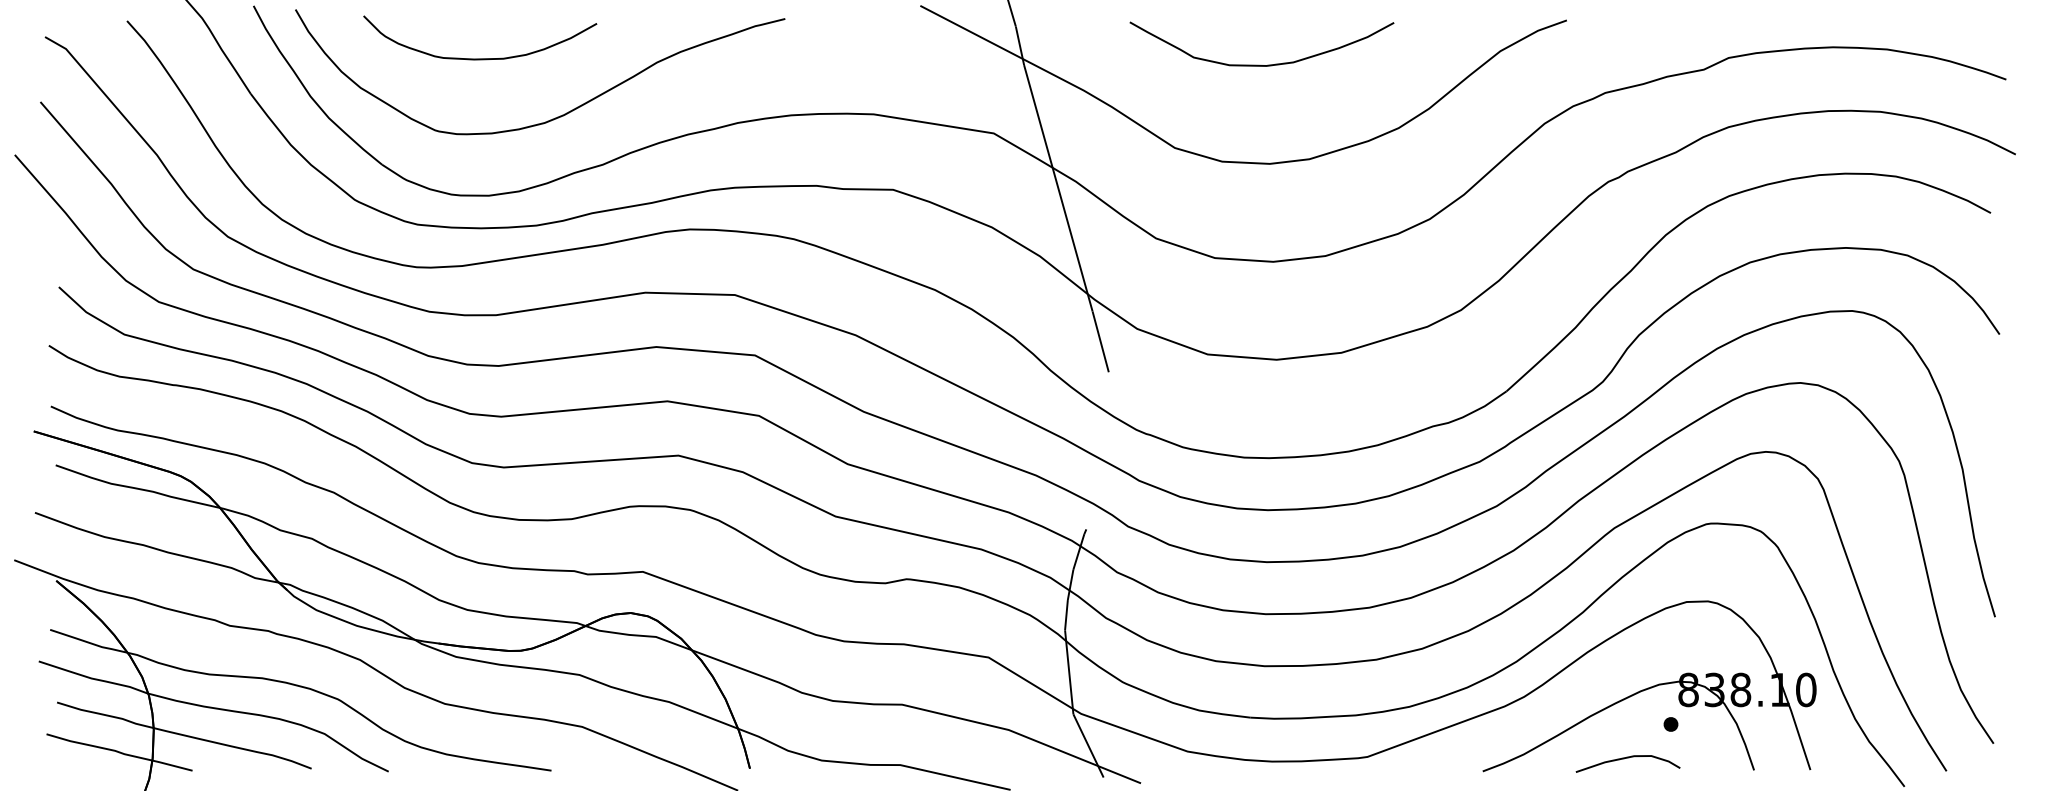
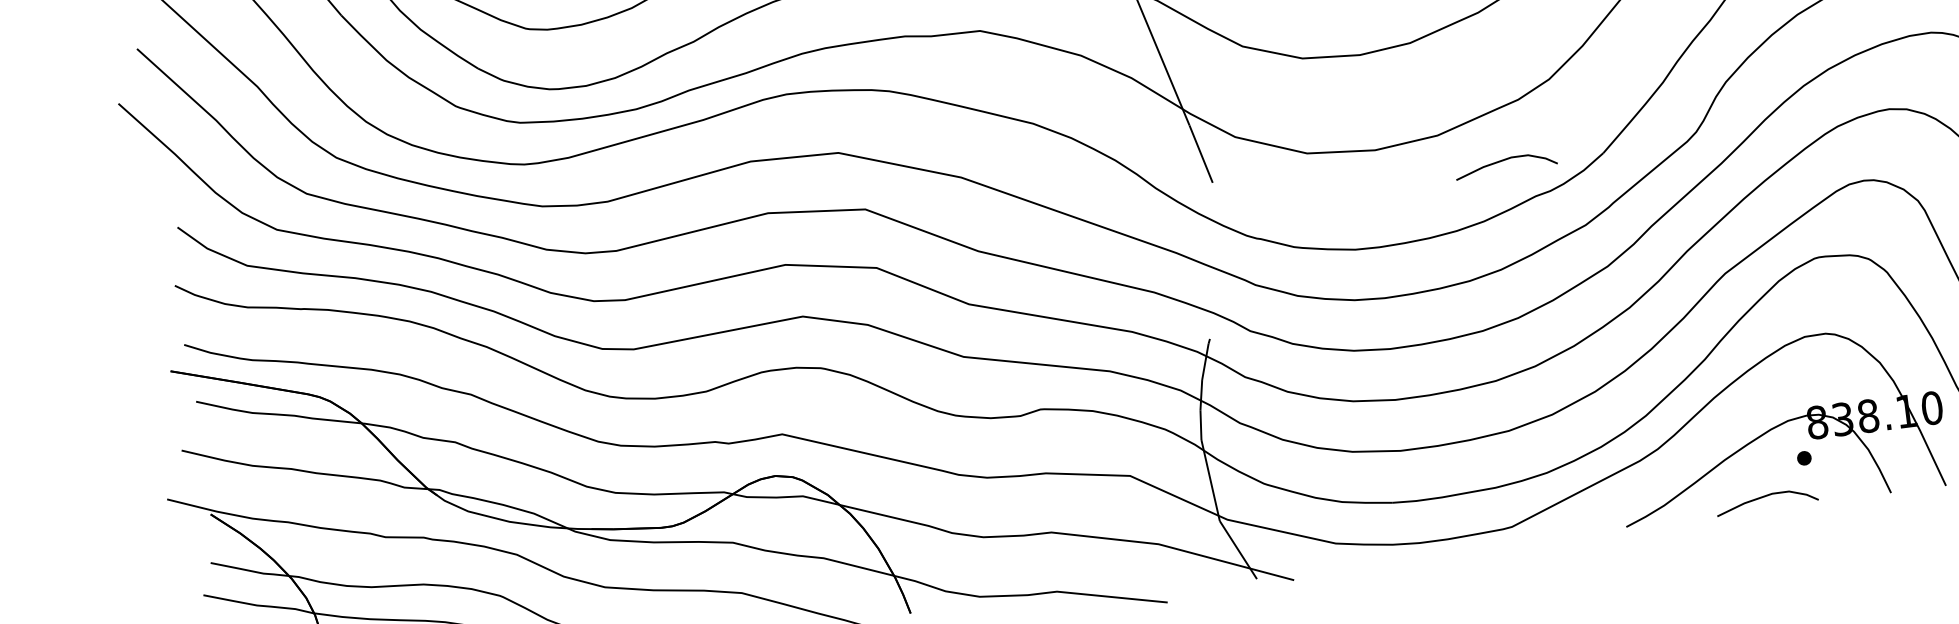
curve: (1406, 386) -> (1505, 160), added

